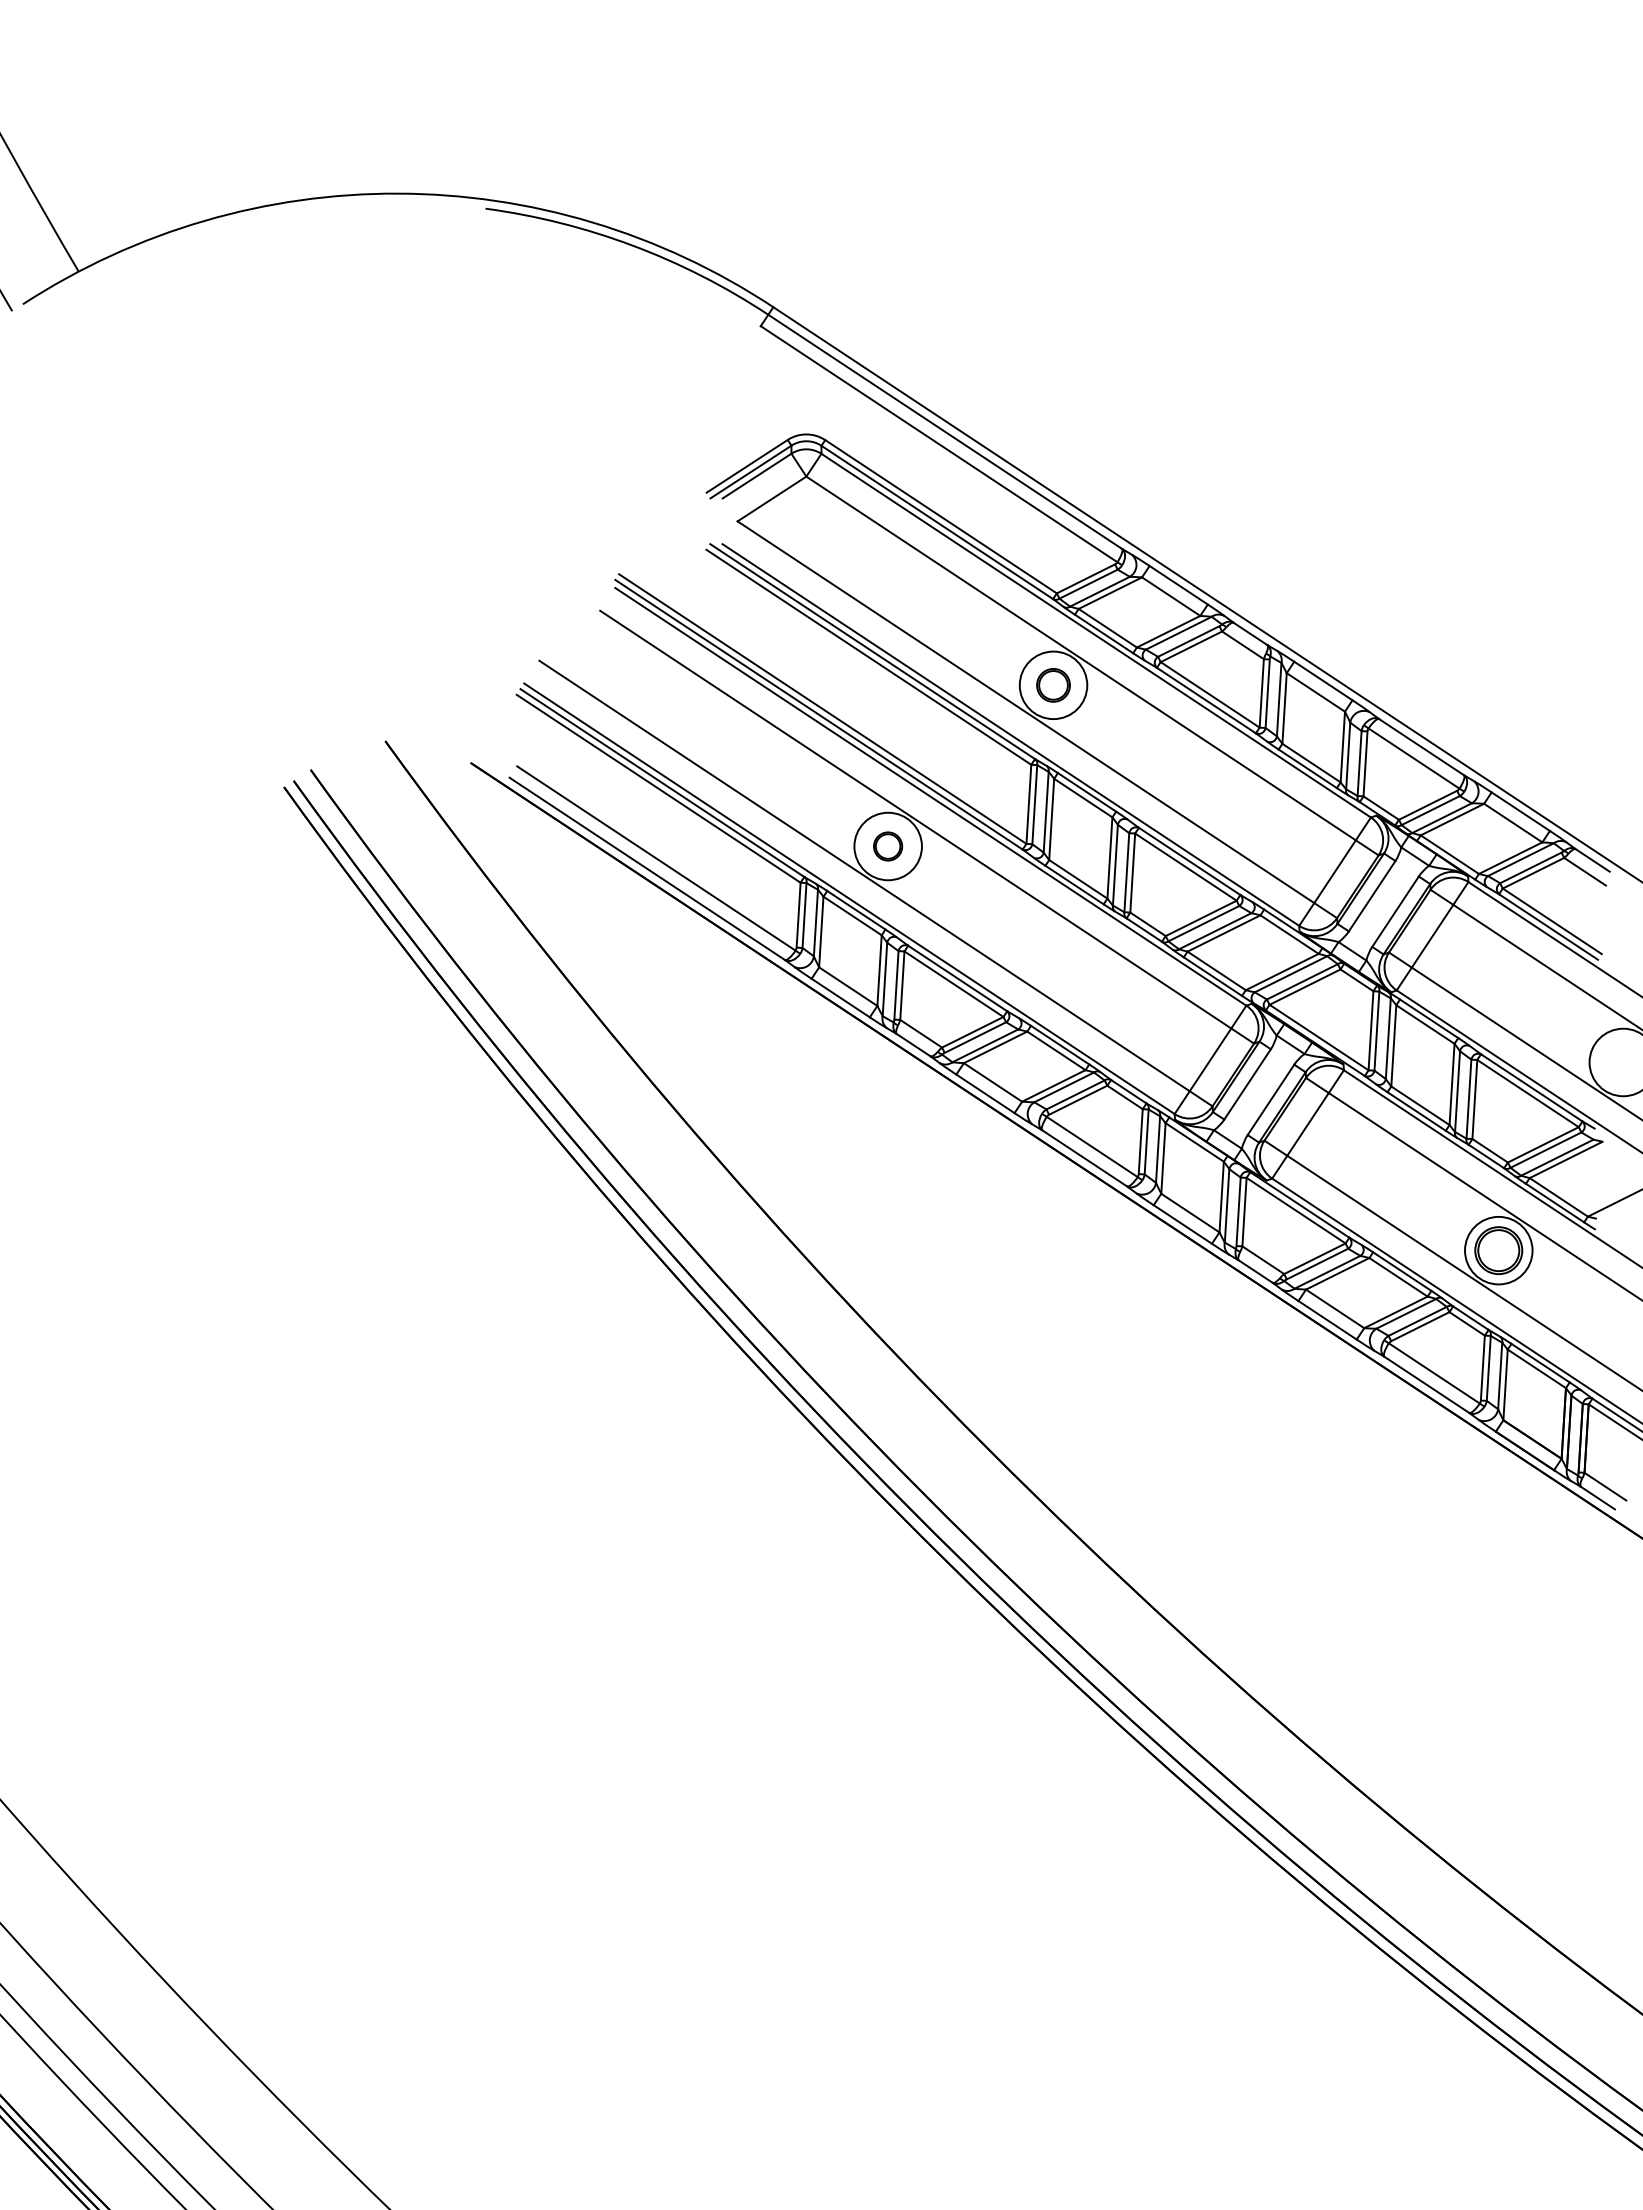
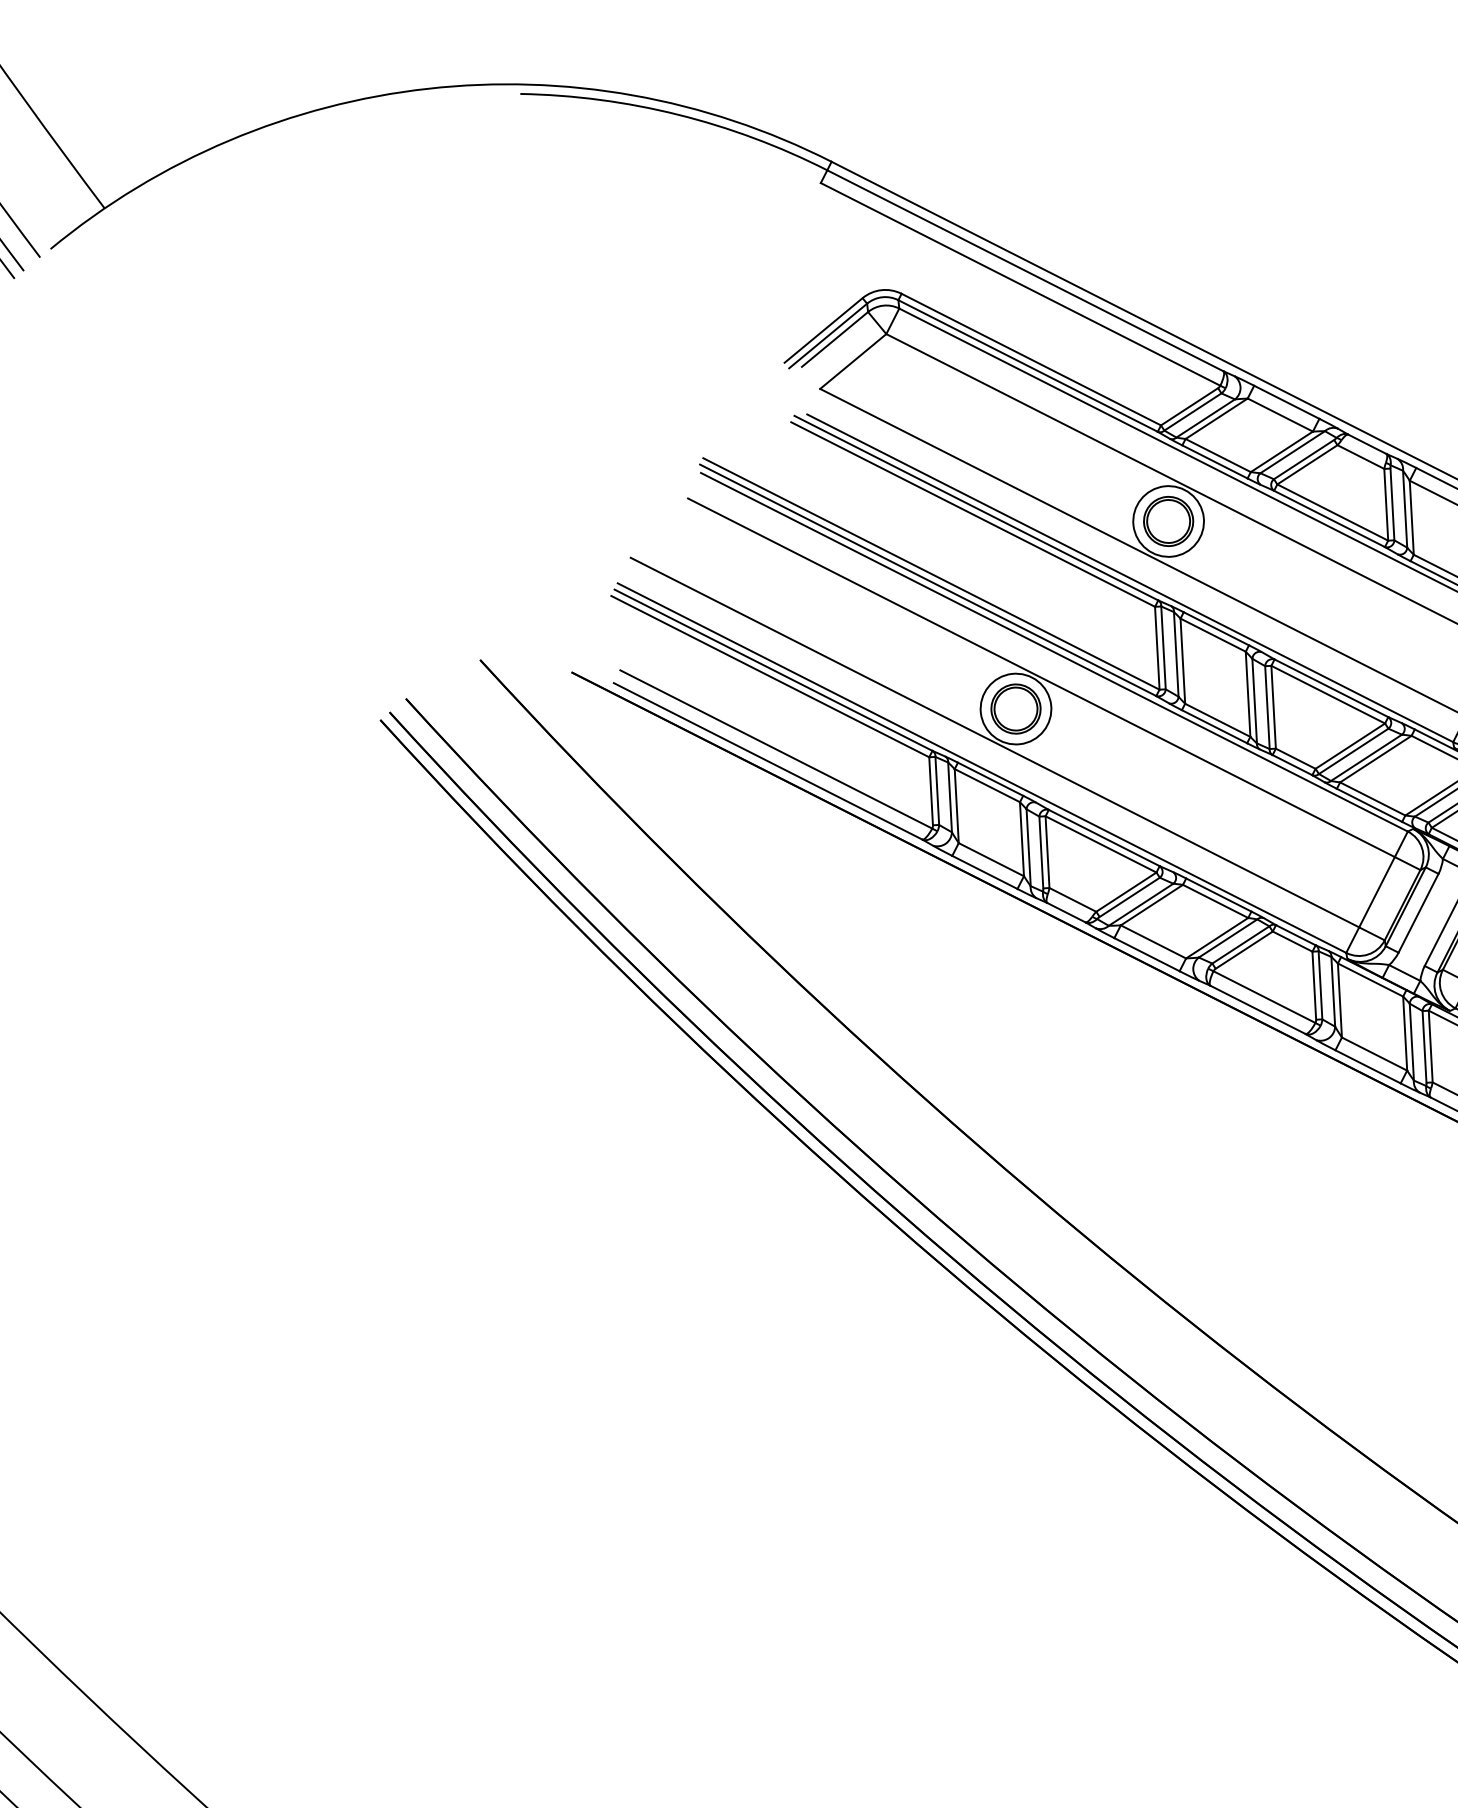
part: (1053, 685) -> (1168, 521), size x1.43
part: (887, 846) -> (1015, 709), size x1.67

